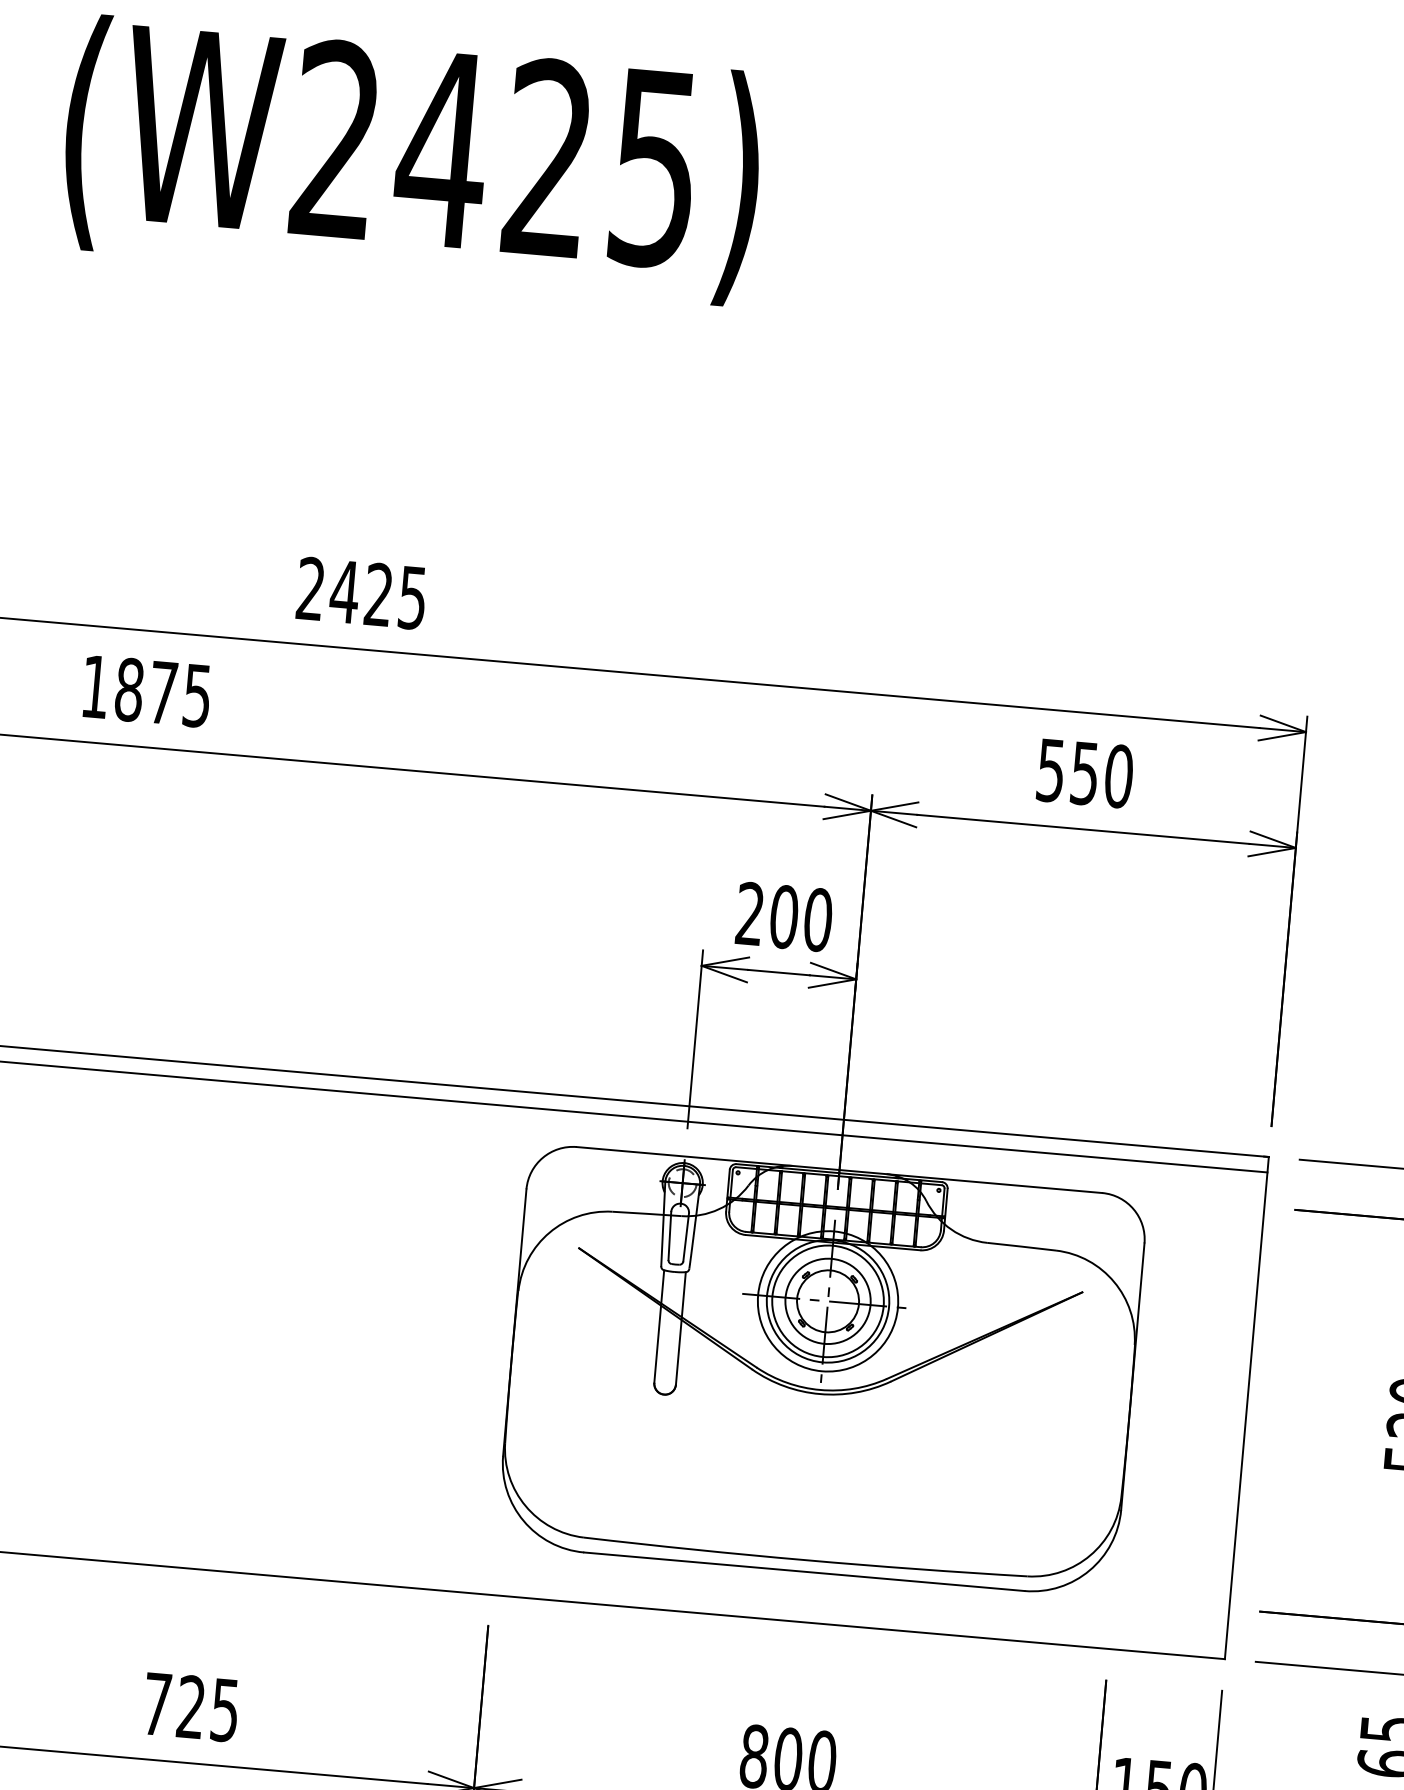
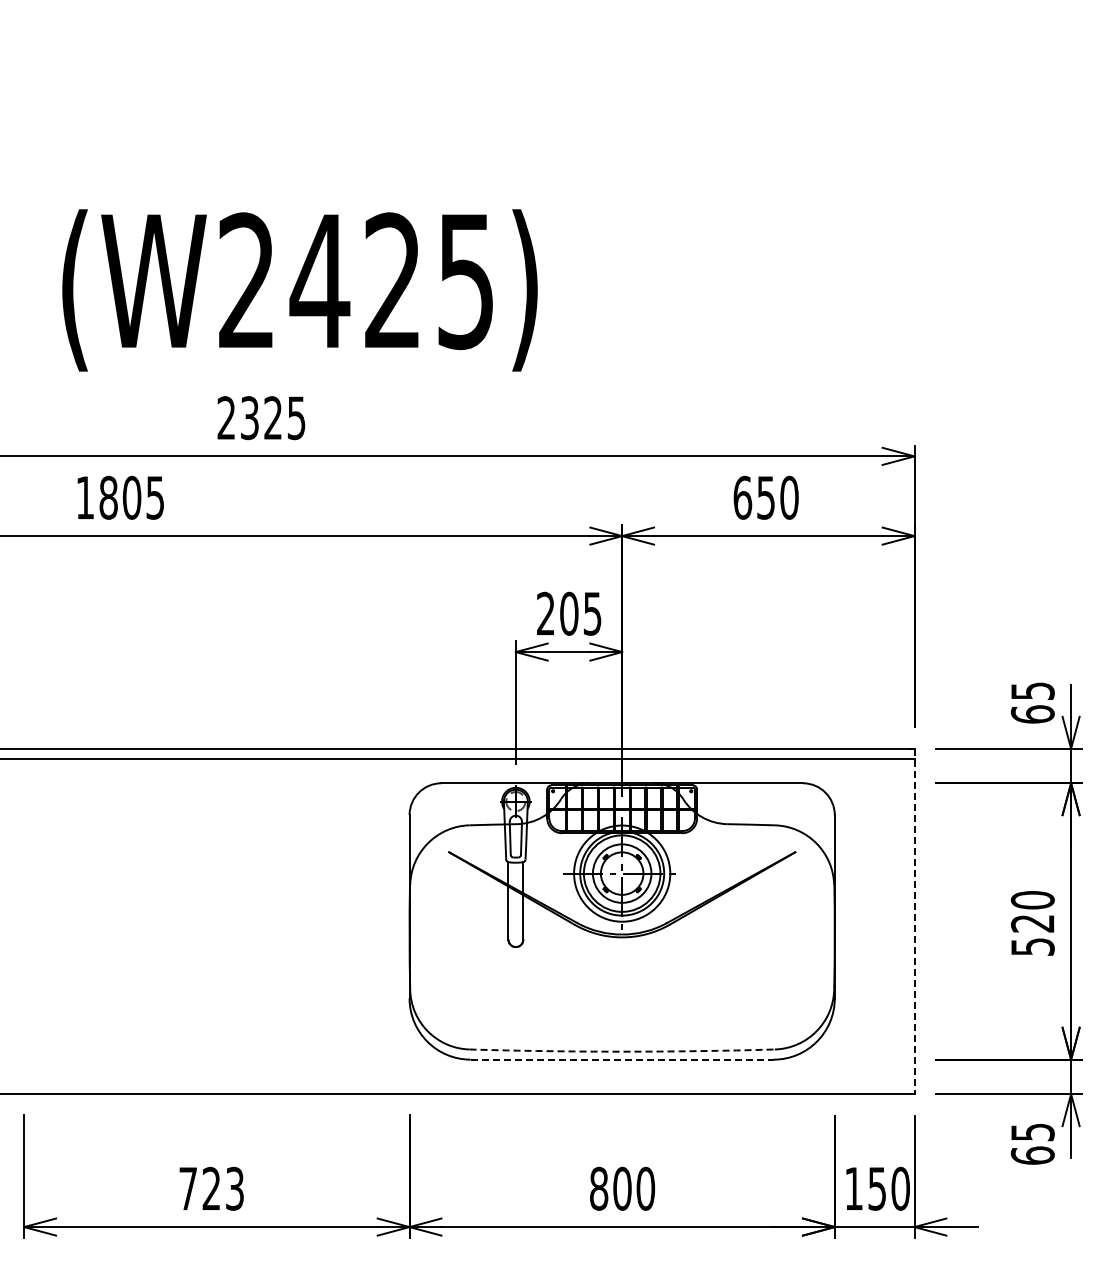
text: (411, 160) -> (299, 290), moved
text: (344, 592) -> (249, 418), 2425 -> 2325
text: (162, 692) -> (131, 497), 1875 -> 1805
text: (1050, 769) -> (742, 497), 550 -> 650
text: (817, 919) -> (592, 613), 200 -> 205
line: (1246, 1408) -> (914, 921), solid -> dashed
arc: (805, 1559) -> (622, 1051), solid -> dashed
line: (804, 1571) -> (622, 1059), solid -> dashed
text: (224, 1709) -> (234, 1188), 725 -> 723

